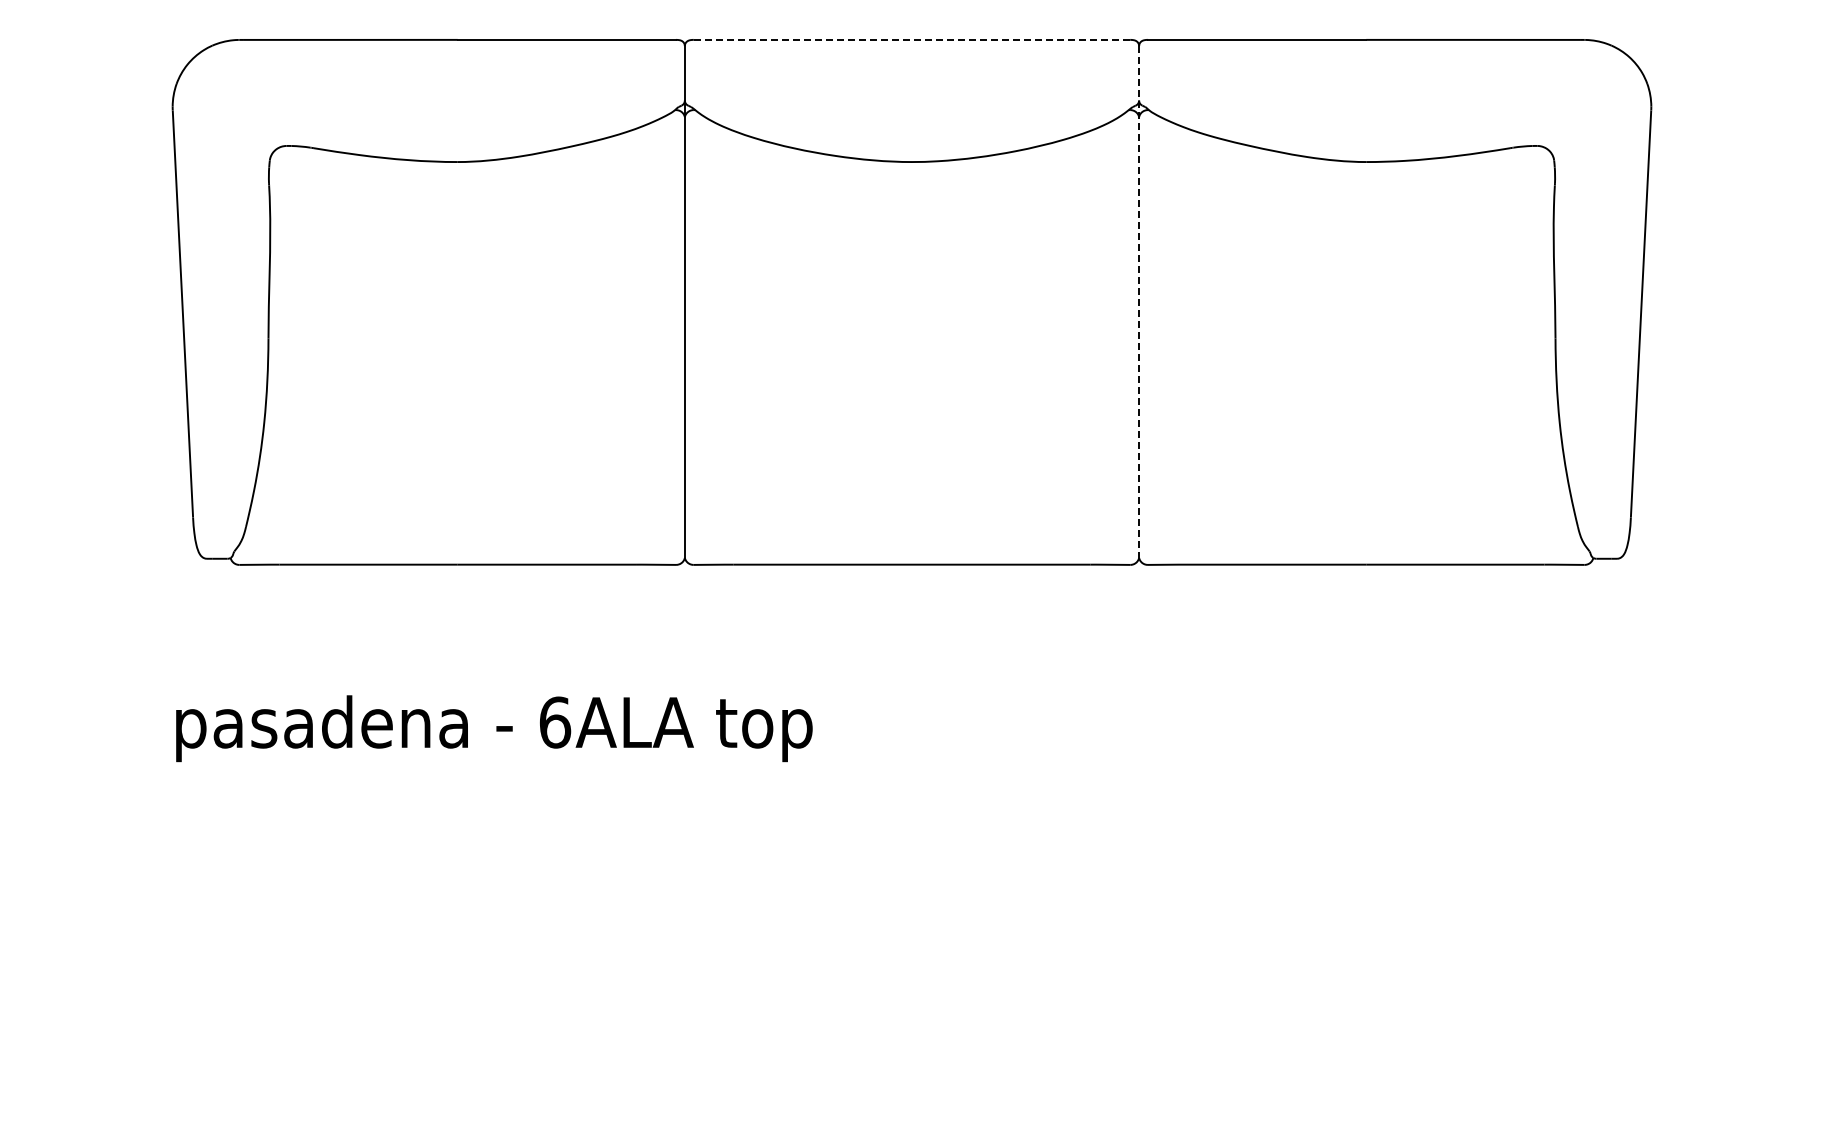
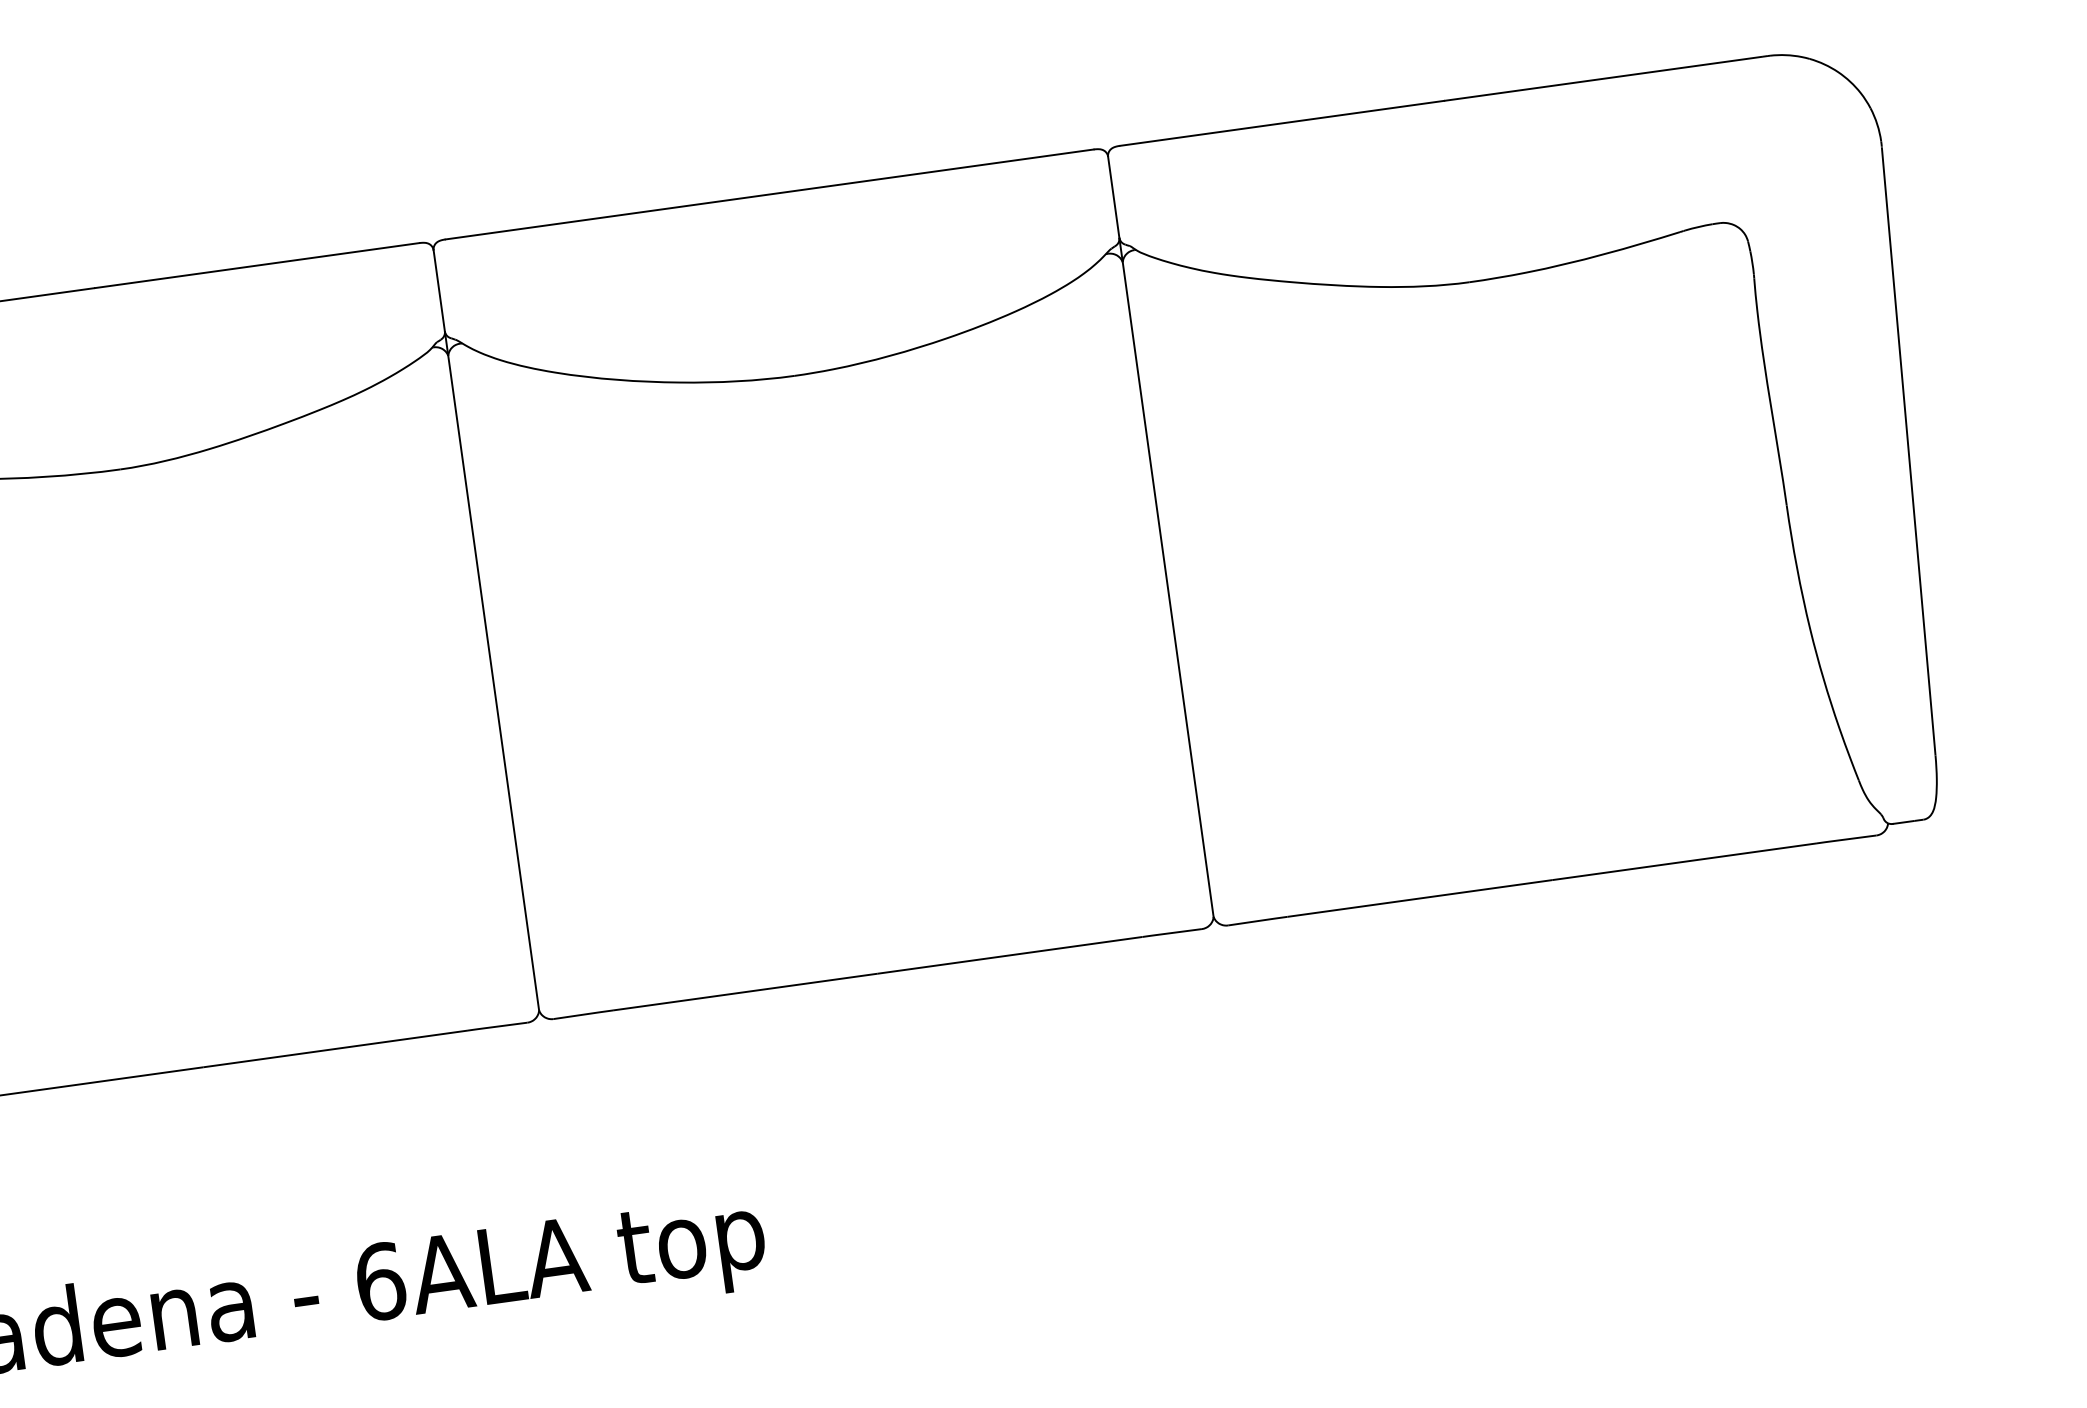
line: (912, 39) -> (770, 193), dashed -> solid
line: (1139, 302) -> (1161, 537), dashed -> solid

